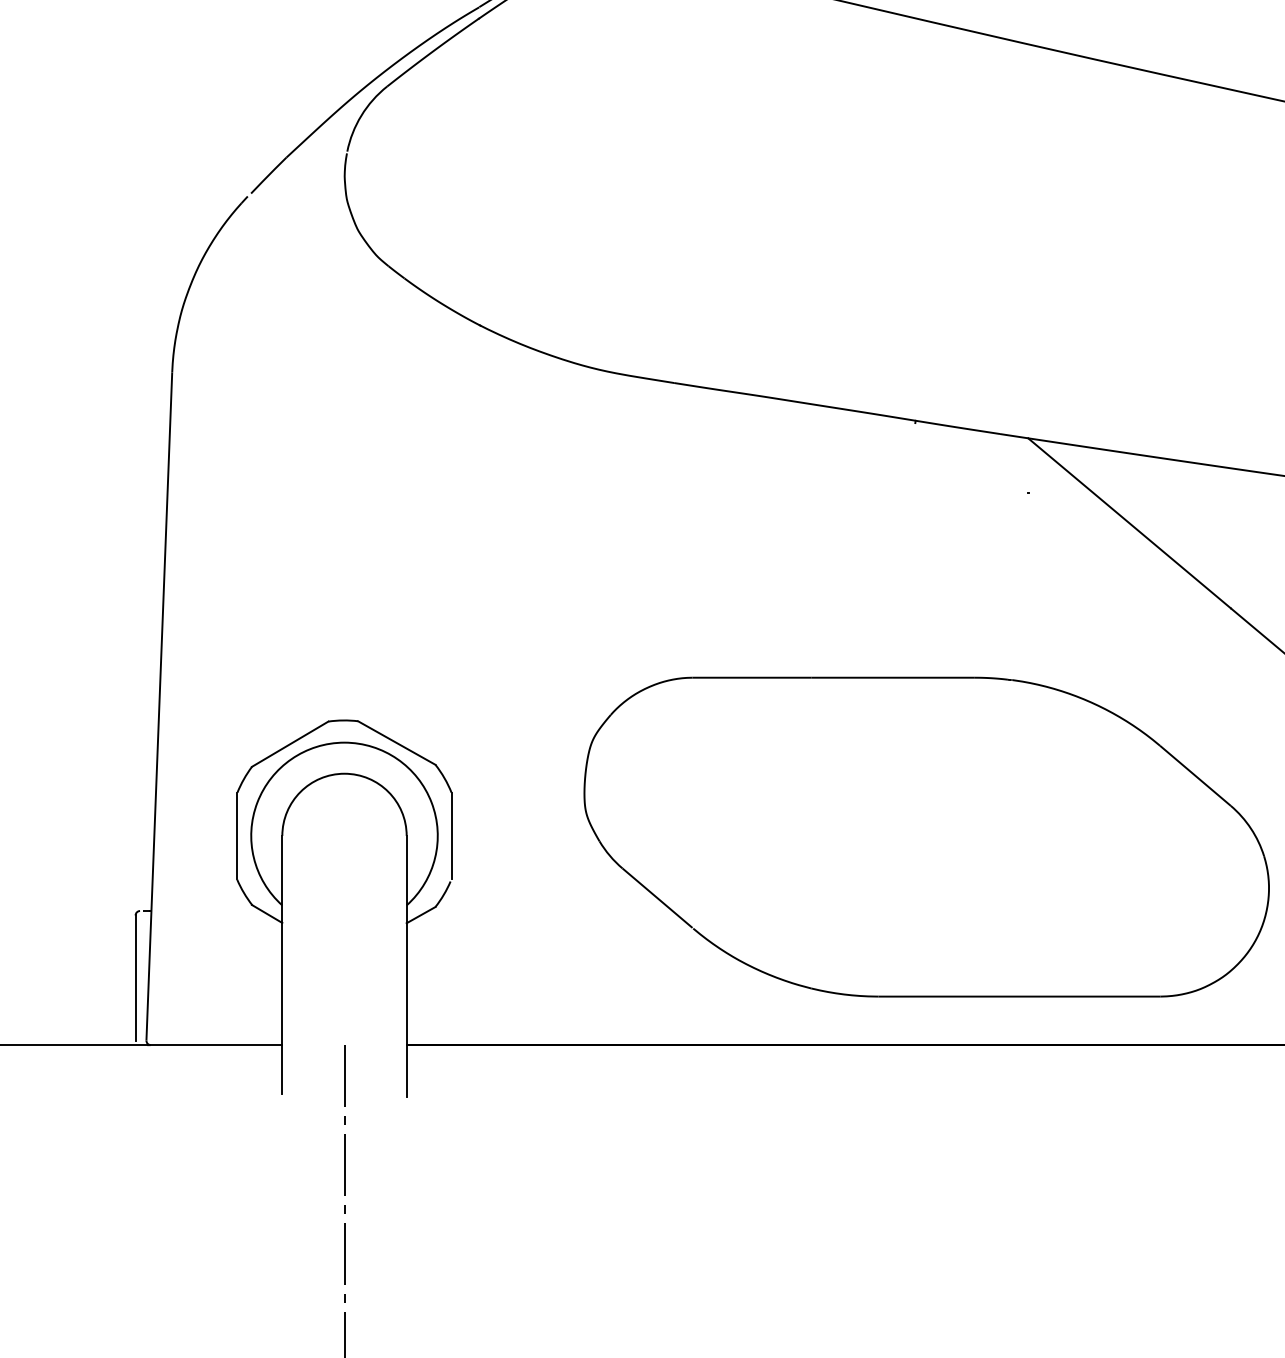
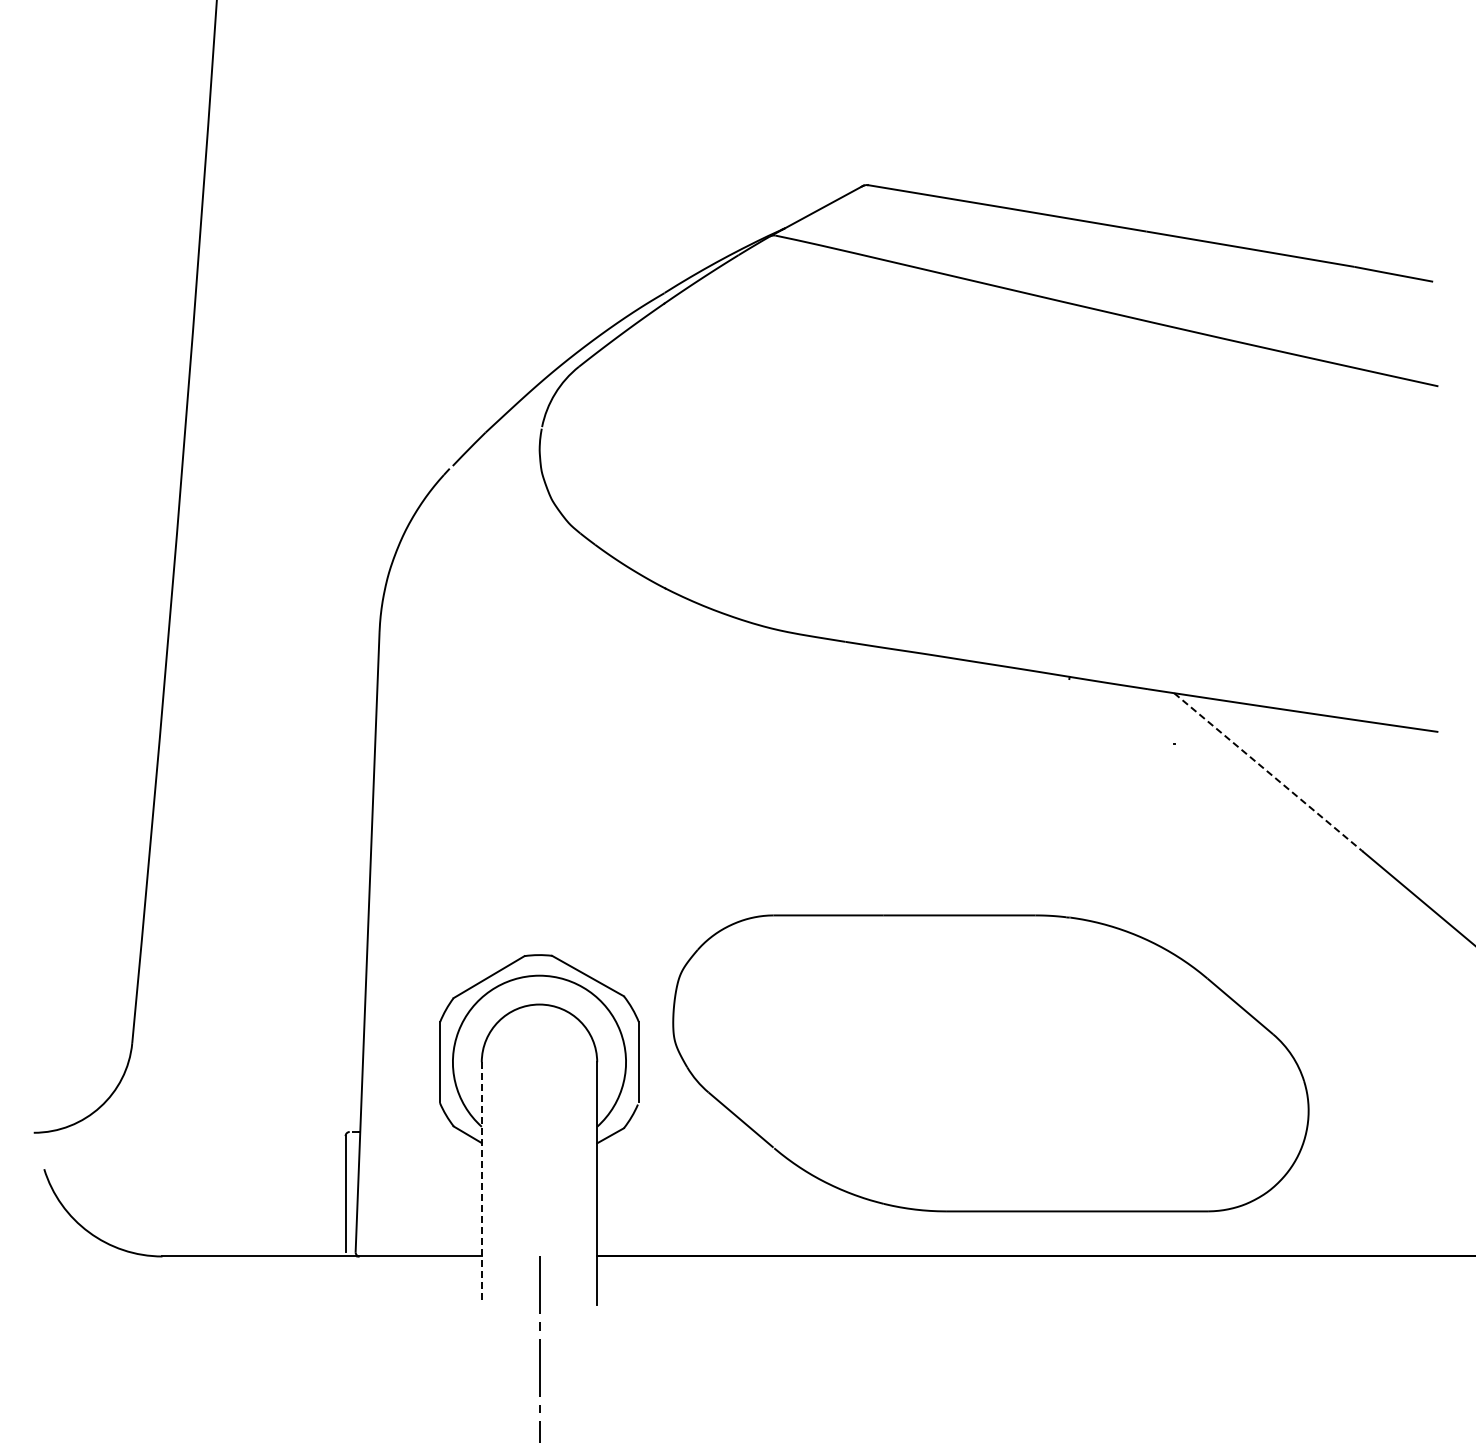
line: (1129, 523) -> (1268, 772), solid -> dashed
part: (926, 837) -> (990, 1063), moved
line: (282, 964) -> (481, 1181), solid -> dashed

